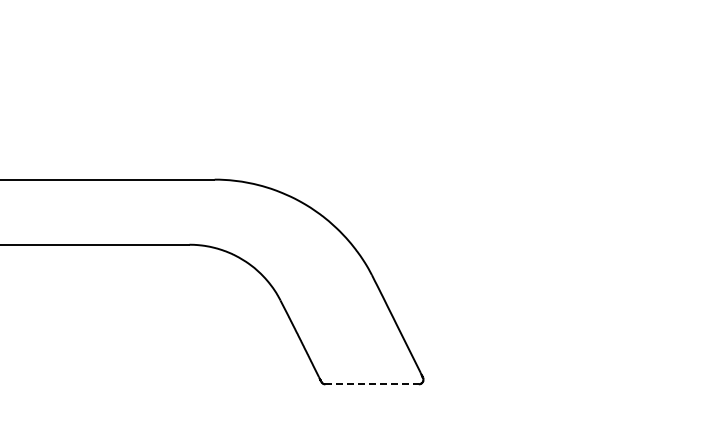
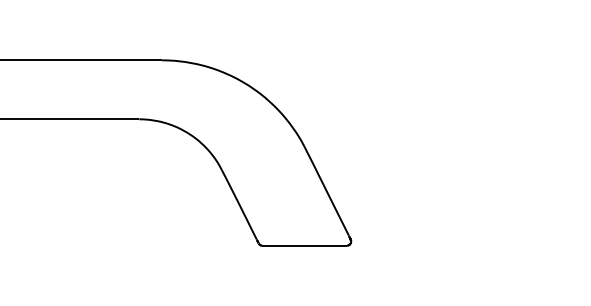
line: (372, 384) -> (305, 245), dashed -> solid

